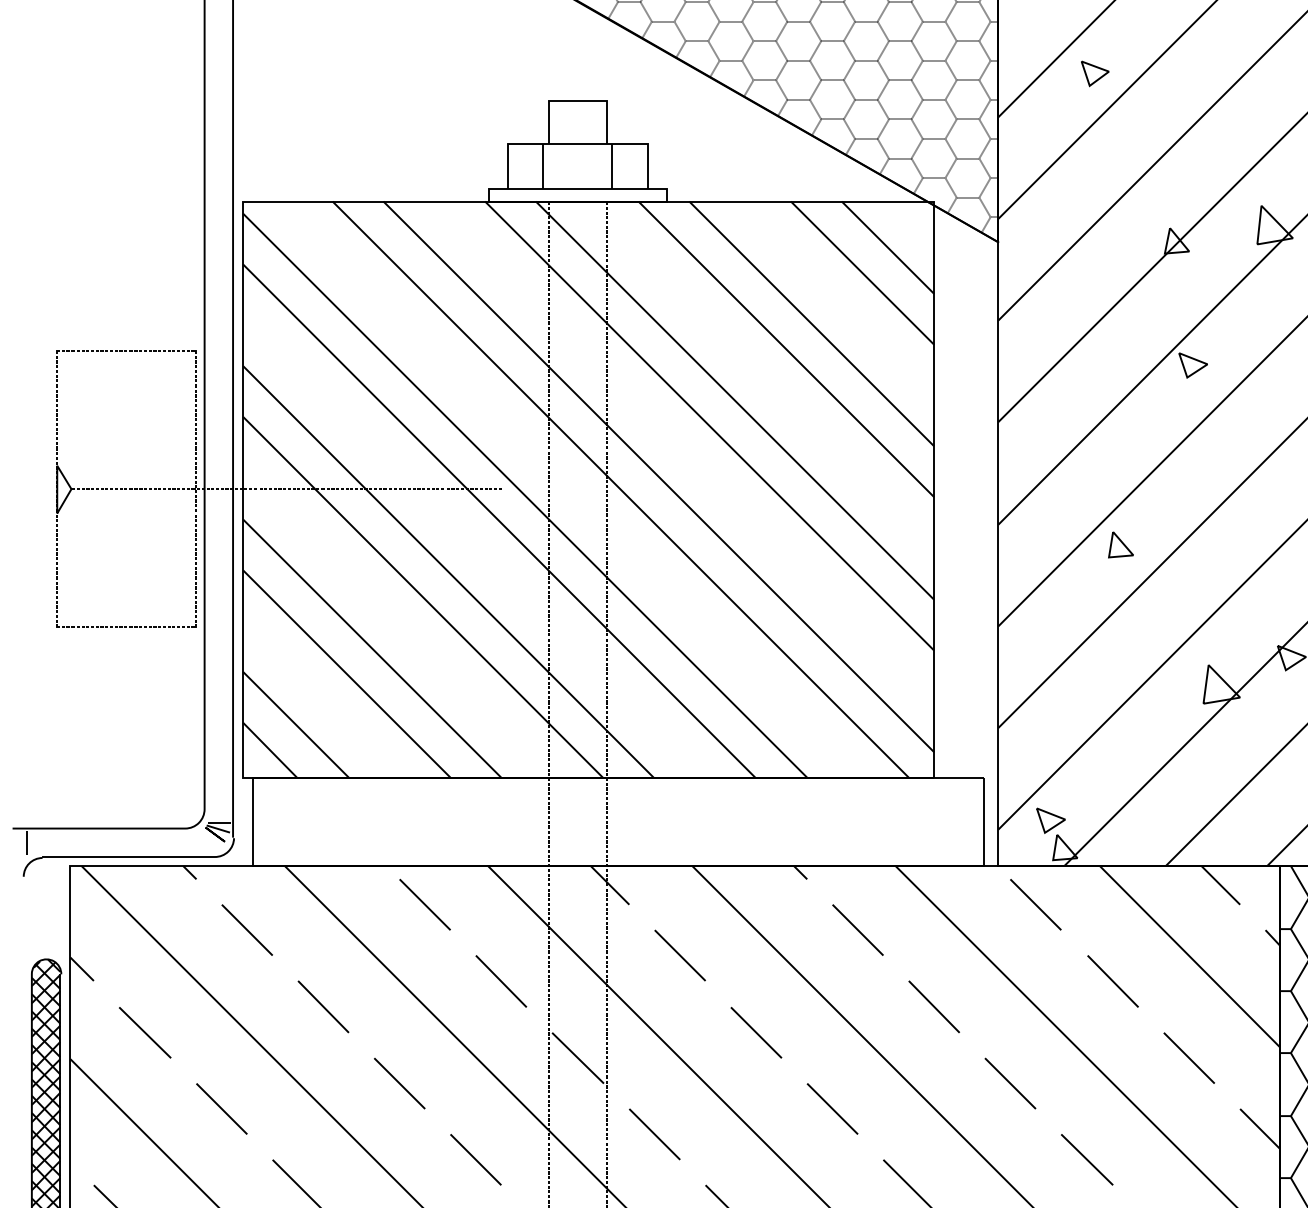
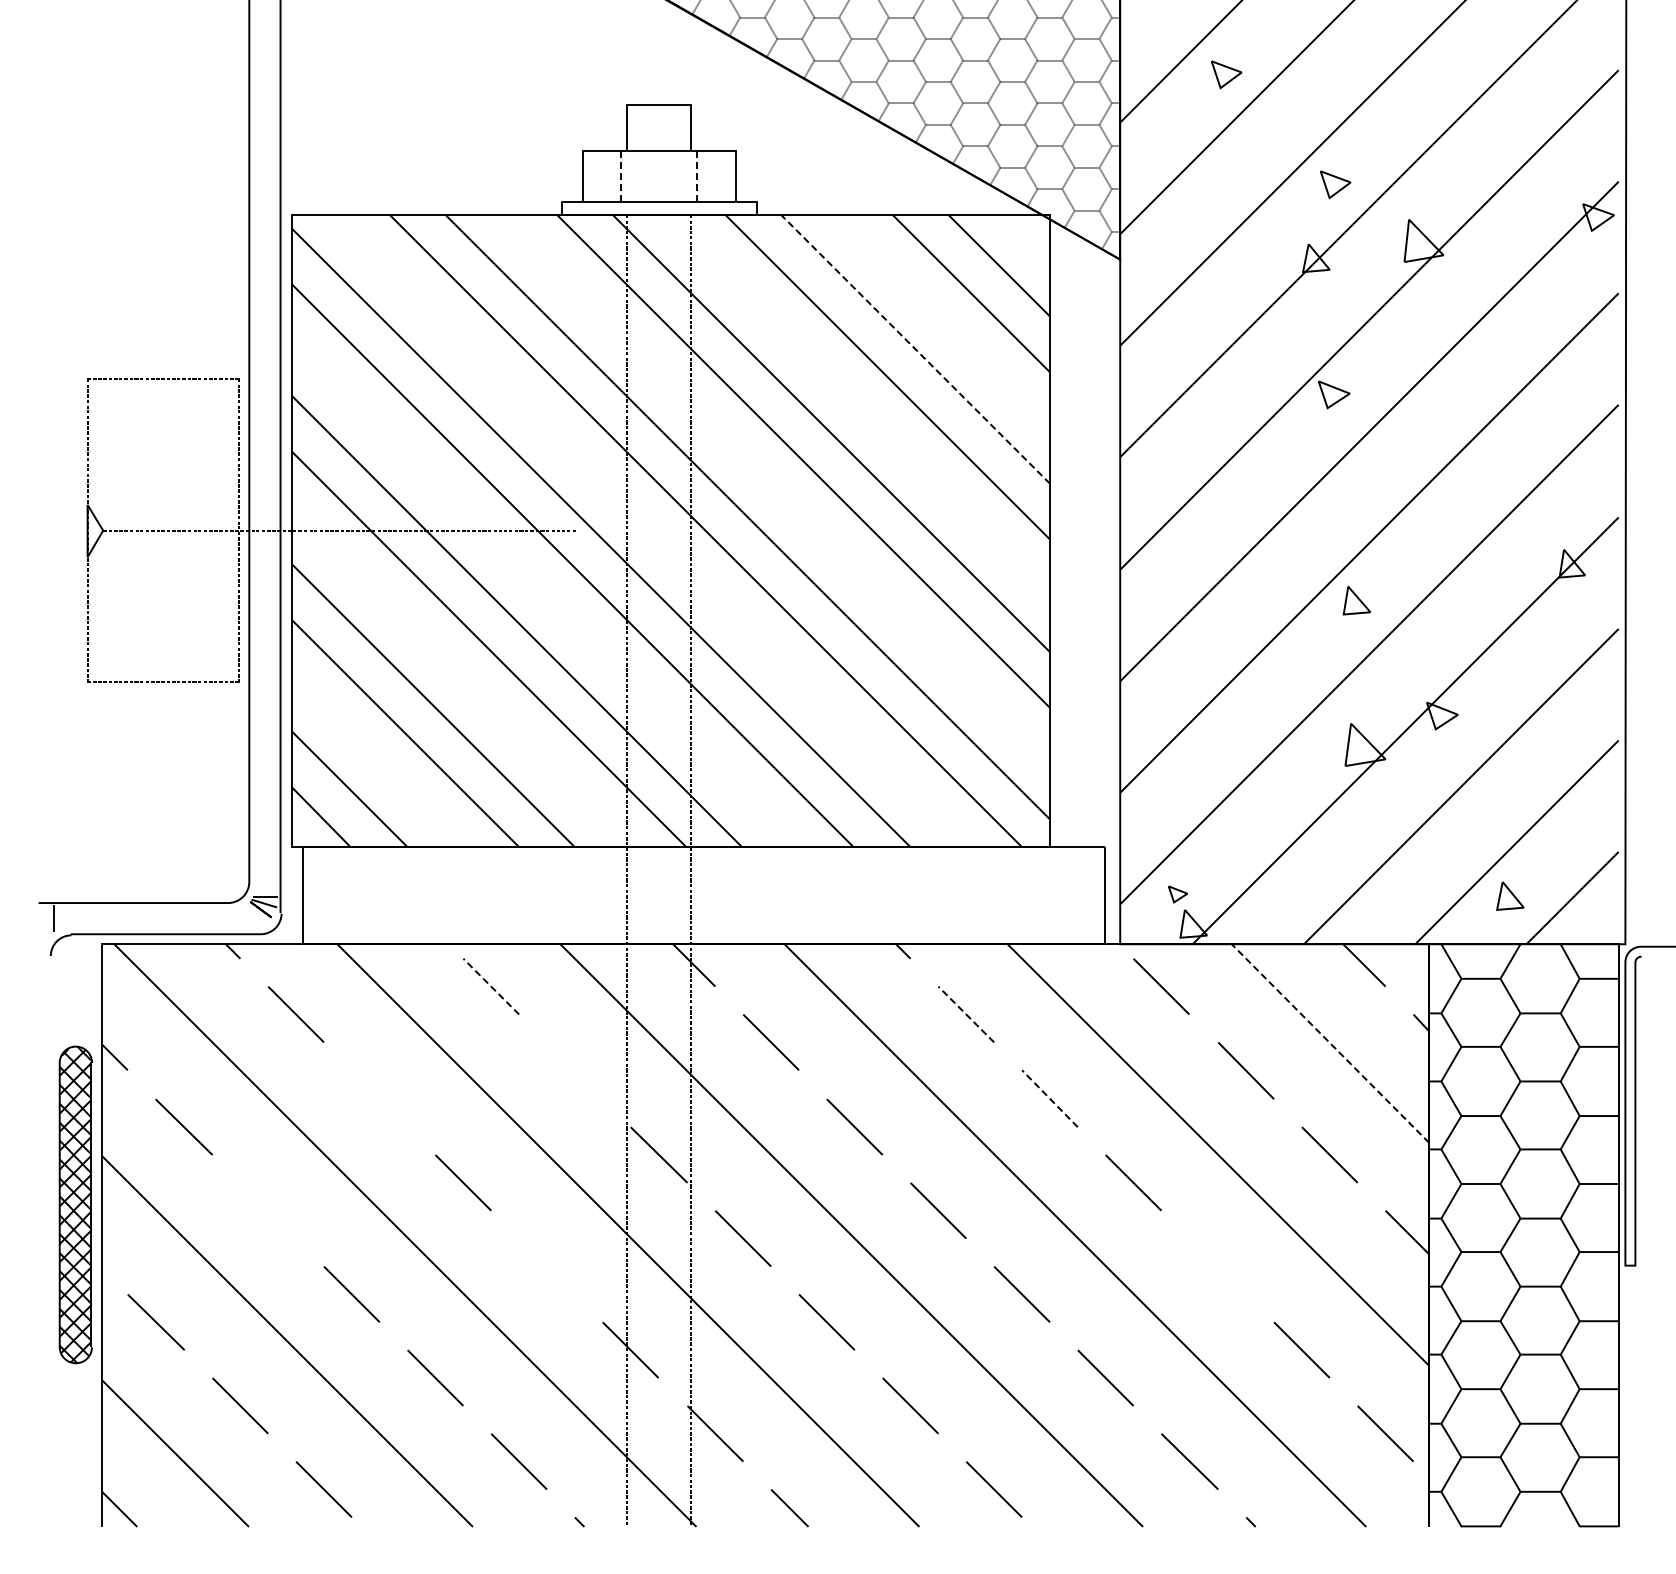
line: (542, 167) -> (620, 177), solid -> dashed
line: (612, 167) -> (696, 177), solid -> dashed
part: (1194, 173) -> (1335, 184), added
line: (811, 324) -> (915, 349), solid -> dashed
part: (1120, 544) -> (1356, 600), moved
part: (1050, 820) -> (1177, 894), size x0.6
line: (424, 904) -> (490, 986), solid -> dashed
line: (857, 930) -> (965, 1014), solid -> dashed
line: (1189, 956) -> (1330, 1043), solid -> dashed
line: (500, 981) -> (574, 1070), removed
line: (323, 1006) -> (379, 1098), removed
line: (933, 1006) -> (1049, 1098), solid -> dashed
line: (222, 1108) -> (268, 1210), removed
line: (475, 1159) -> (546, 1266), removed
line: (1086, 1159) -> (1217, 1266), removed

